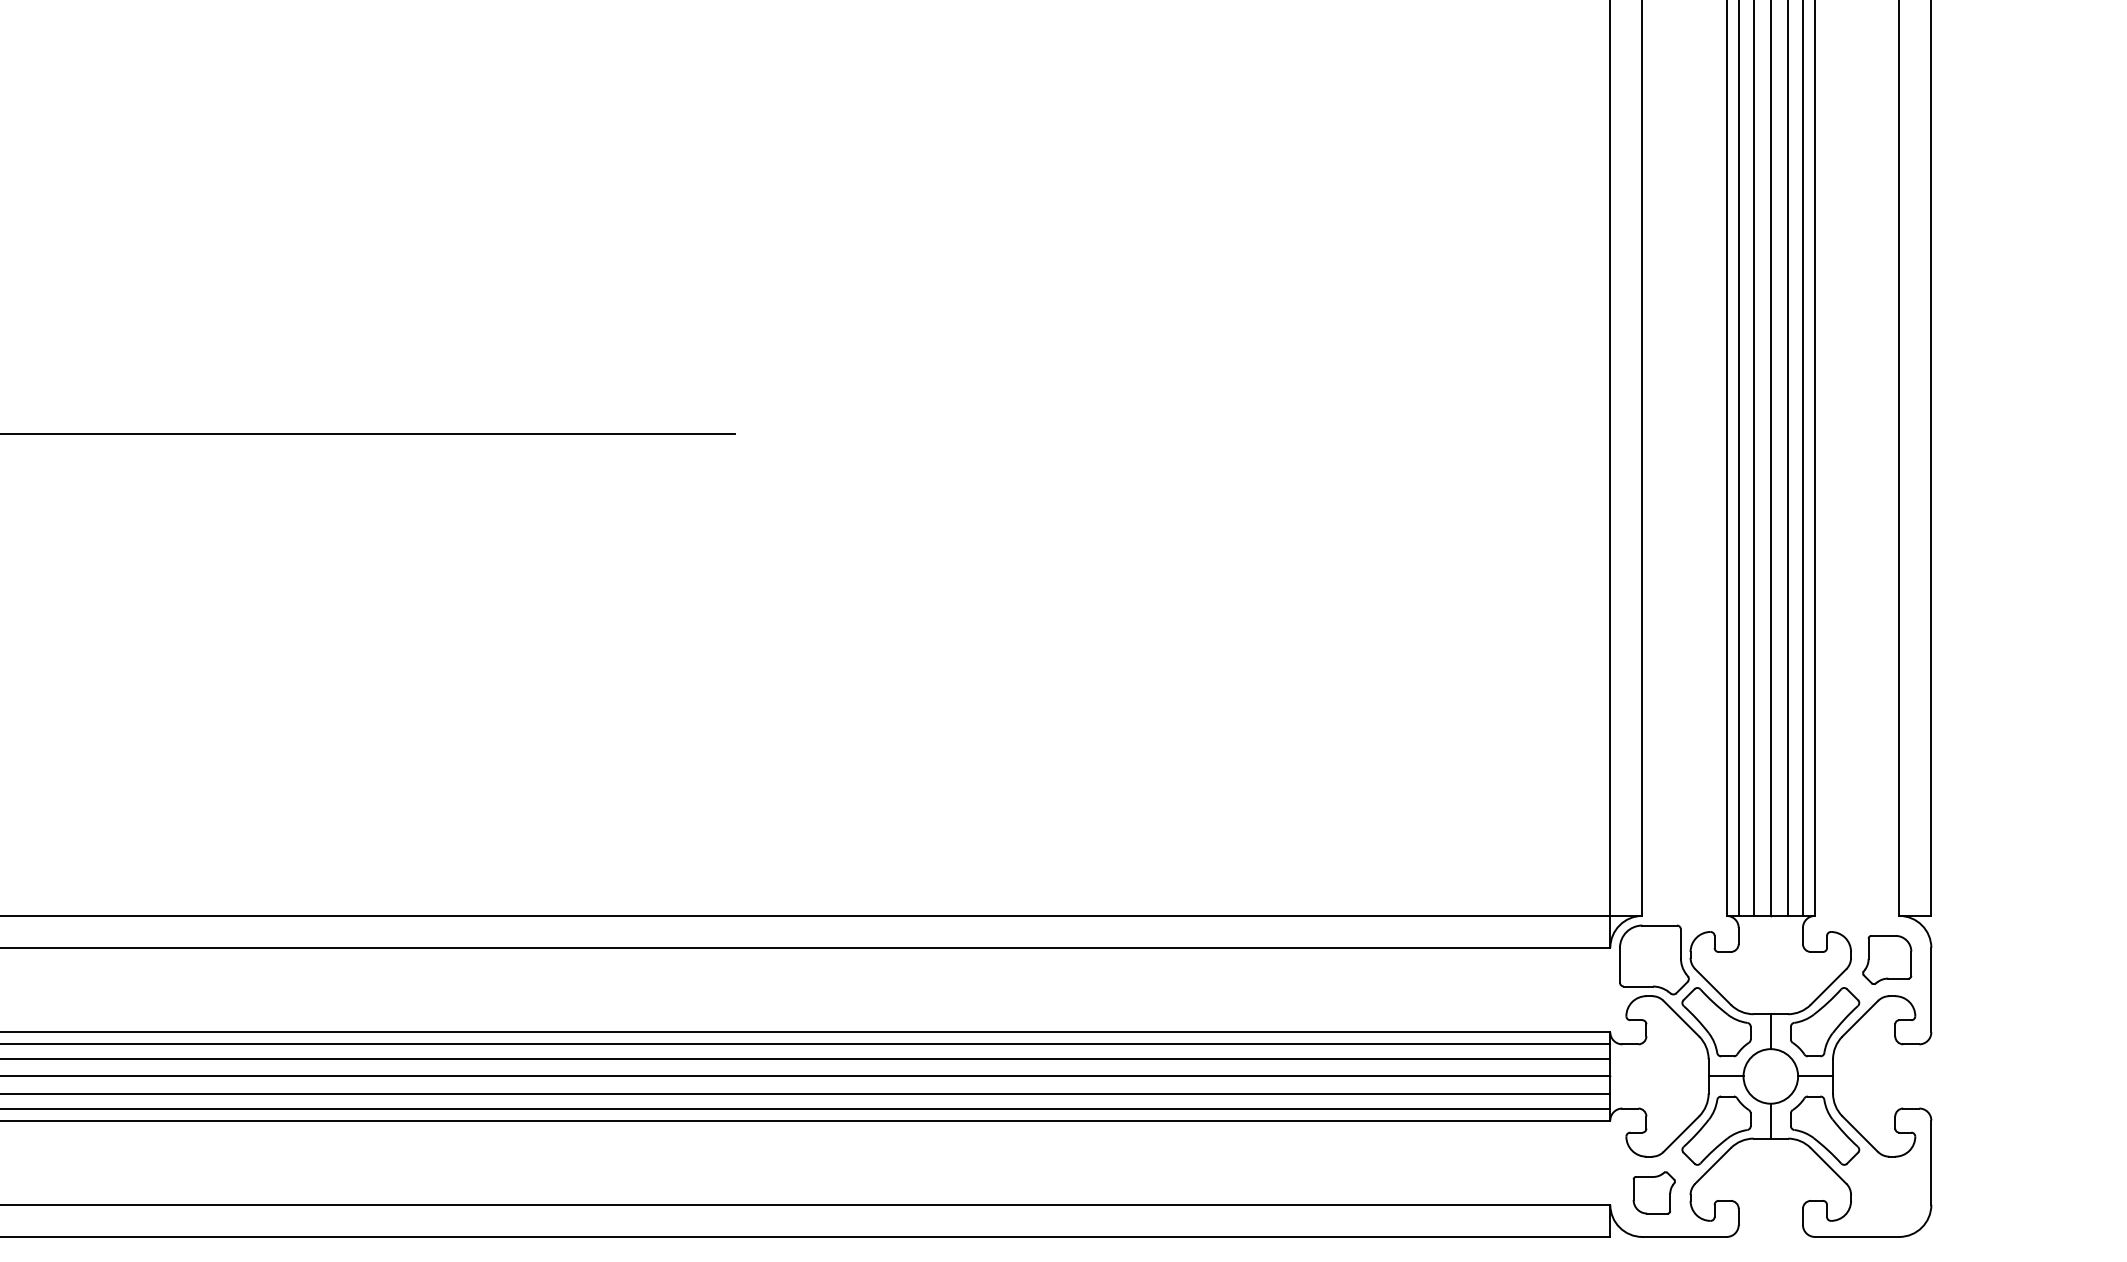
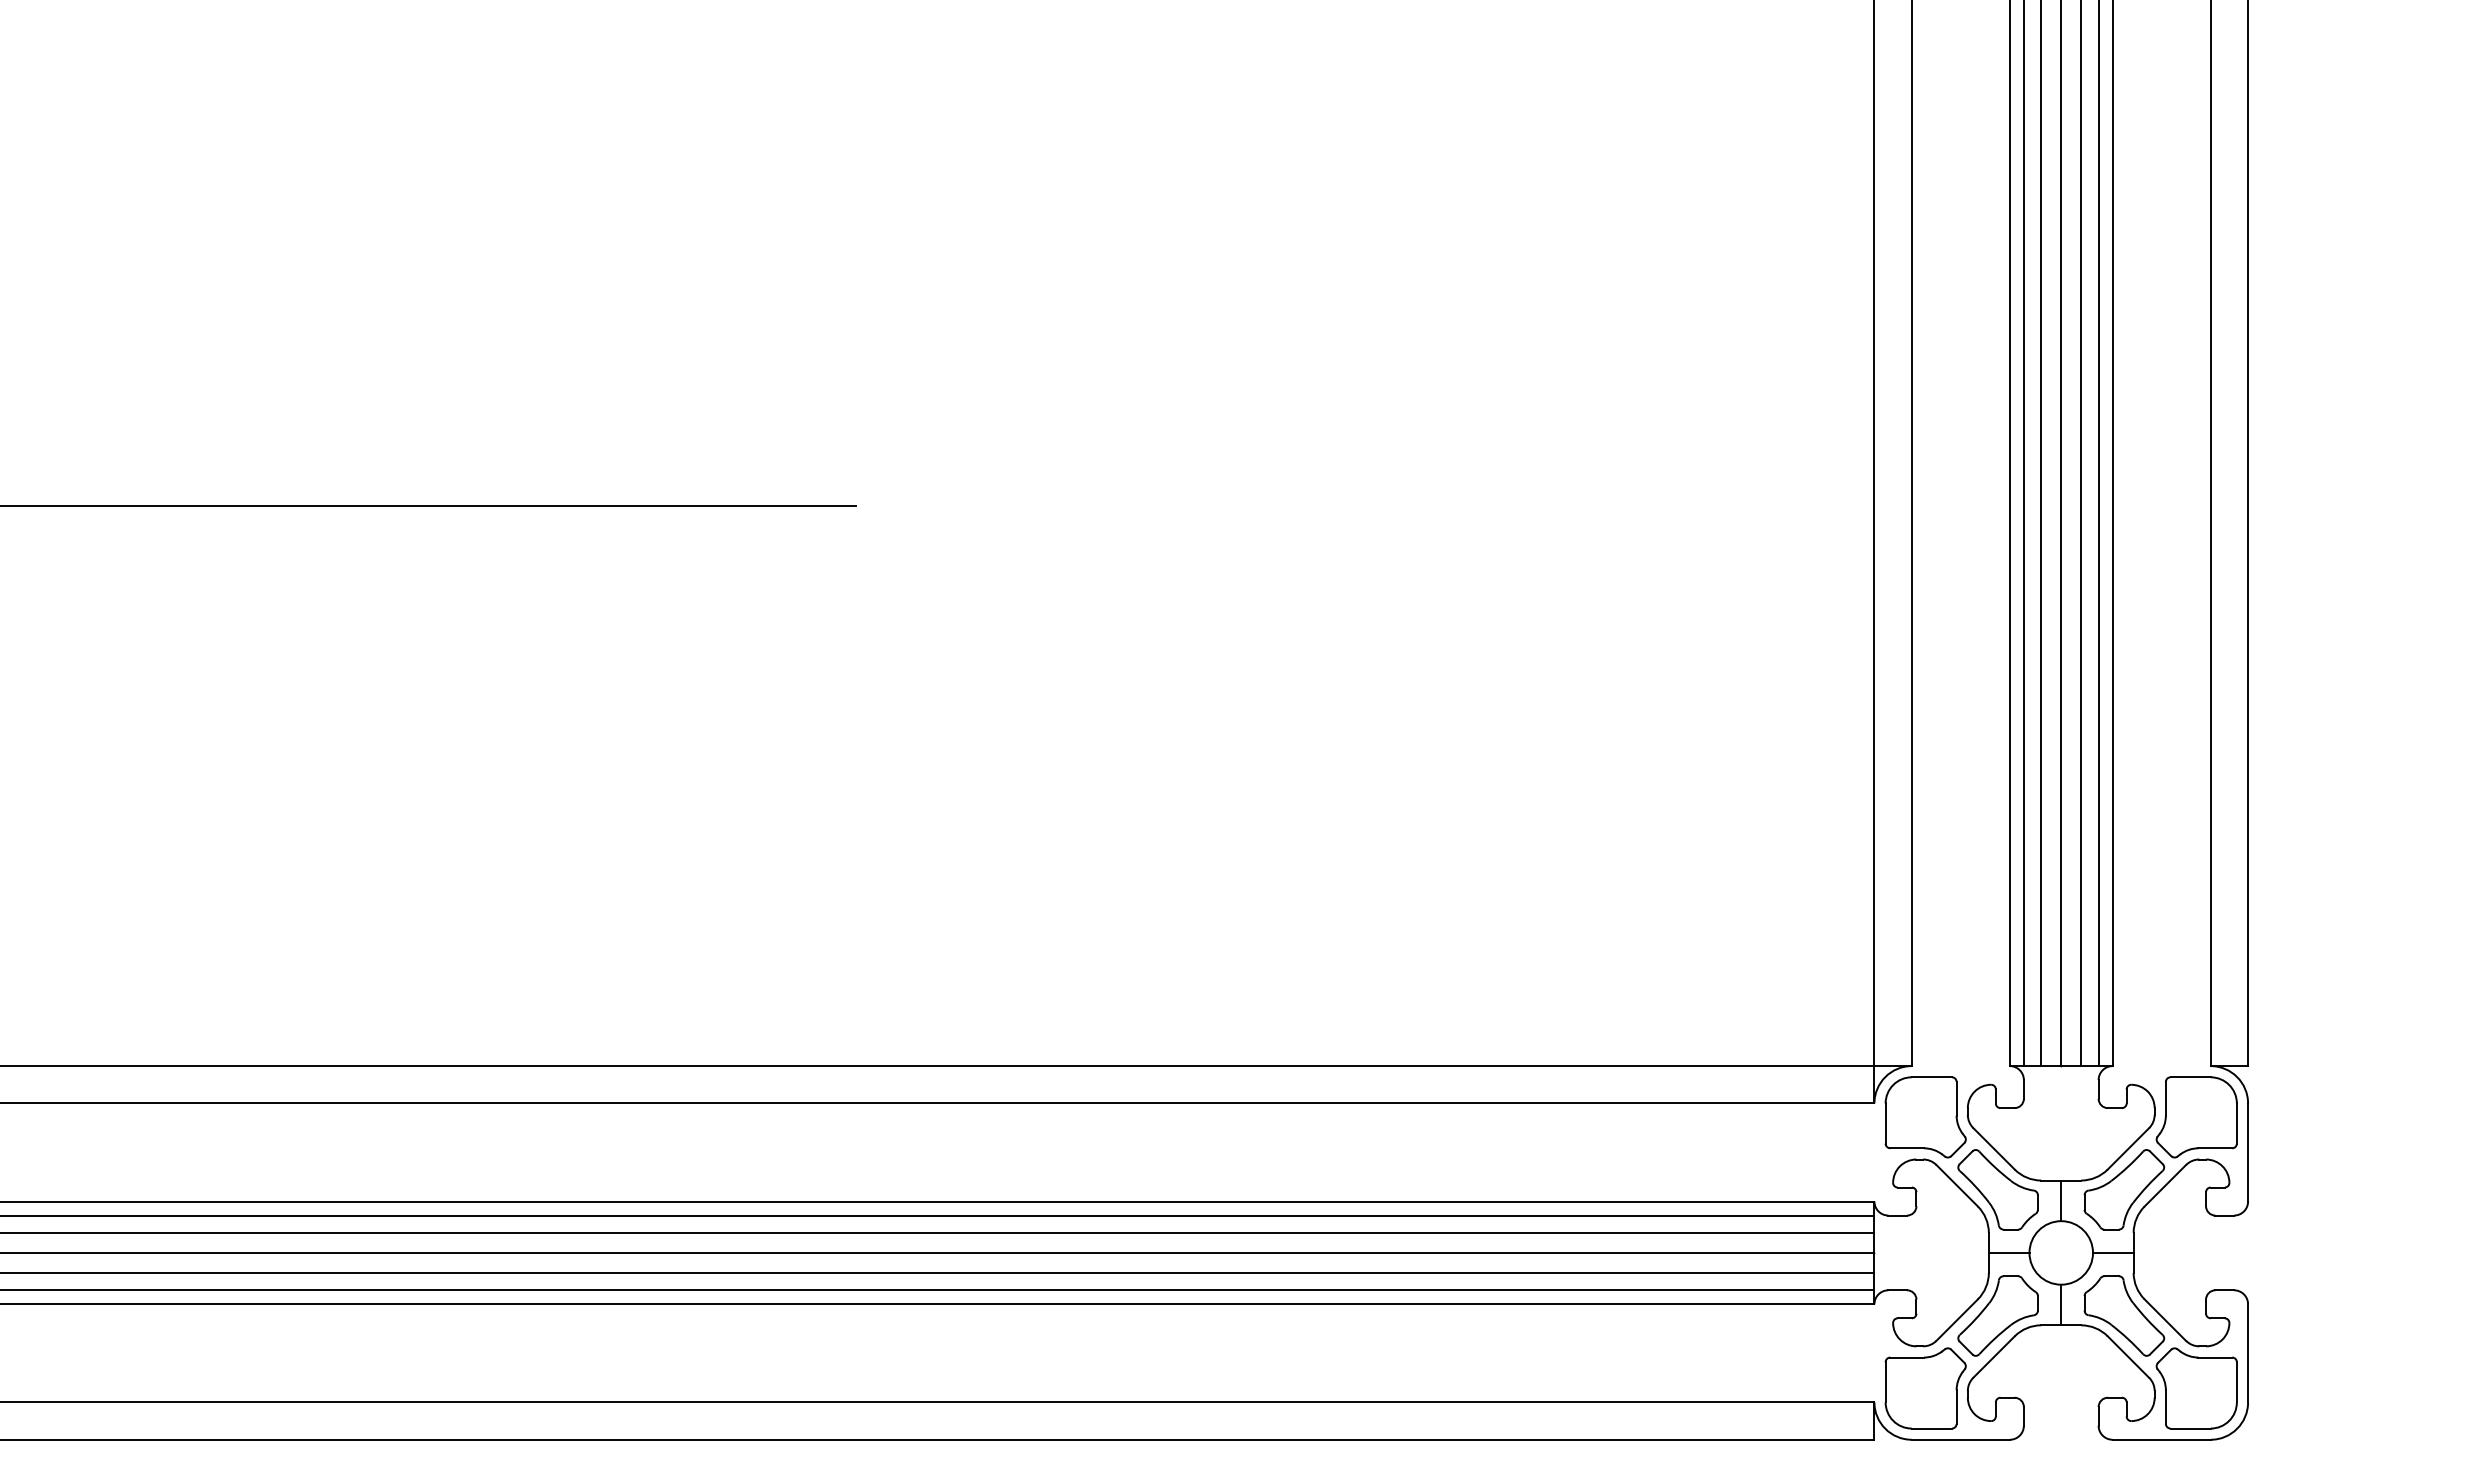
part: (1887, 960) -> (2196, 1117), size x1.43
part: (1654, 1192) -> (1925, 1388), size x1.67
part: (1887, 1192) -> (2196, 1388), added

